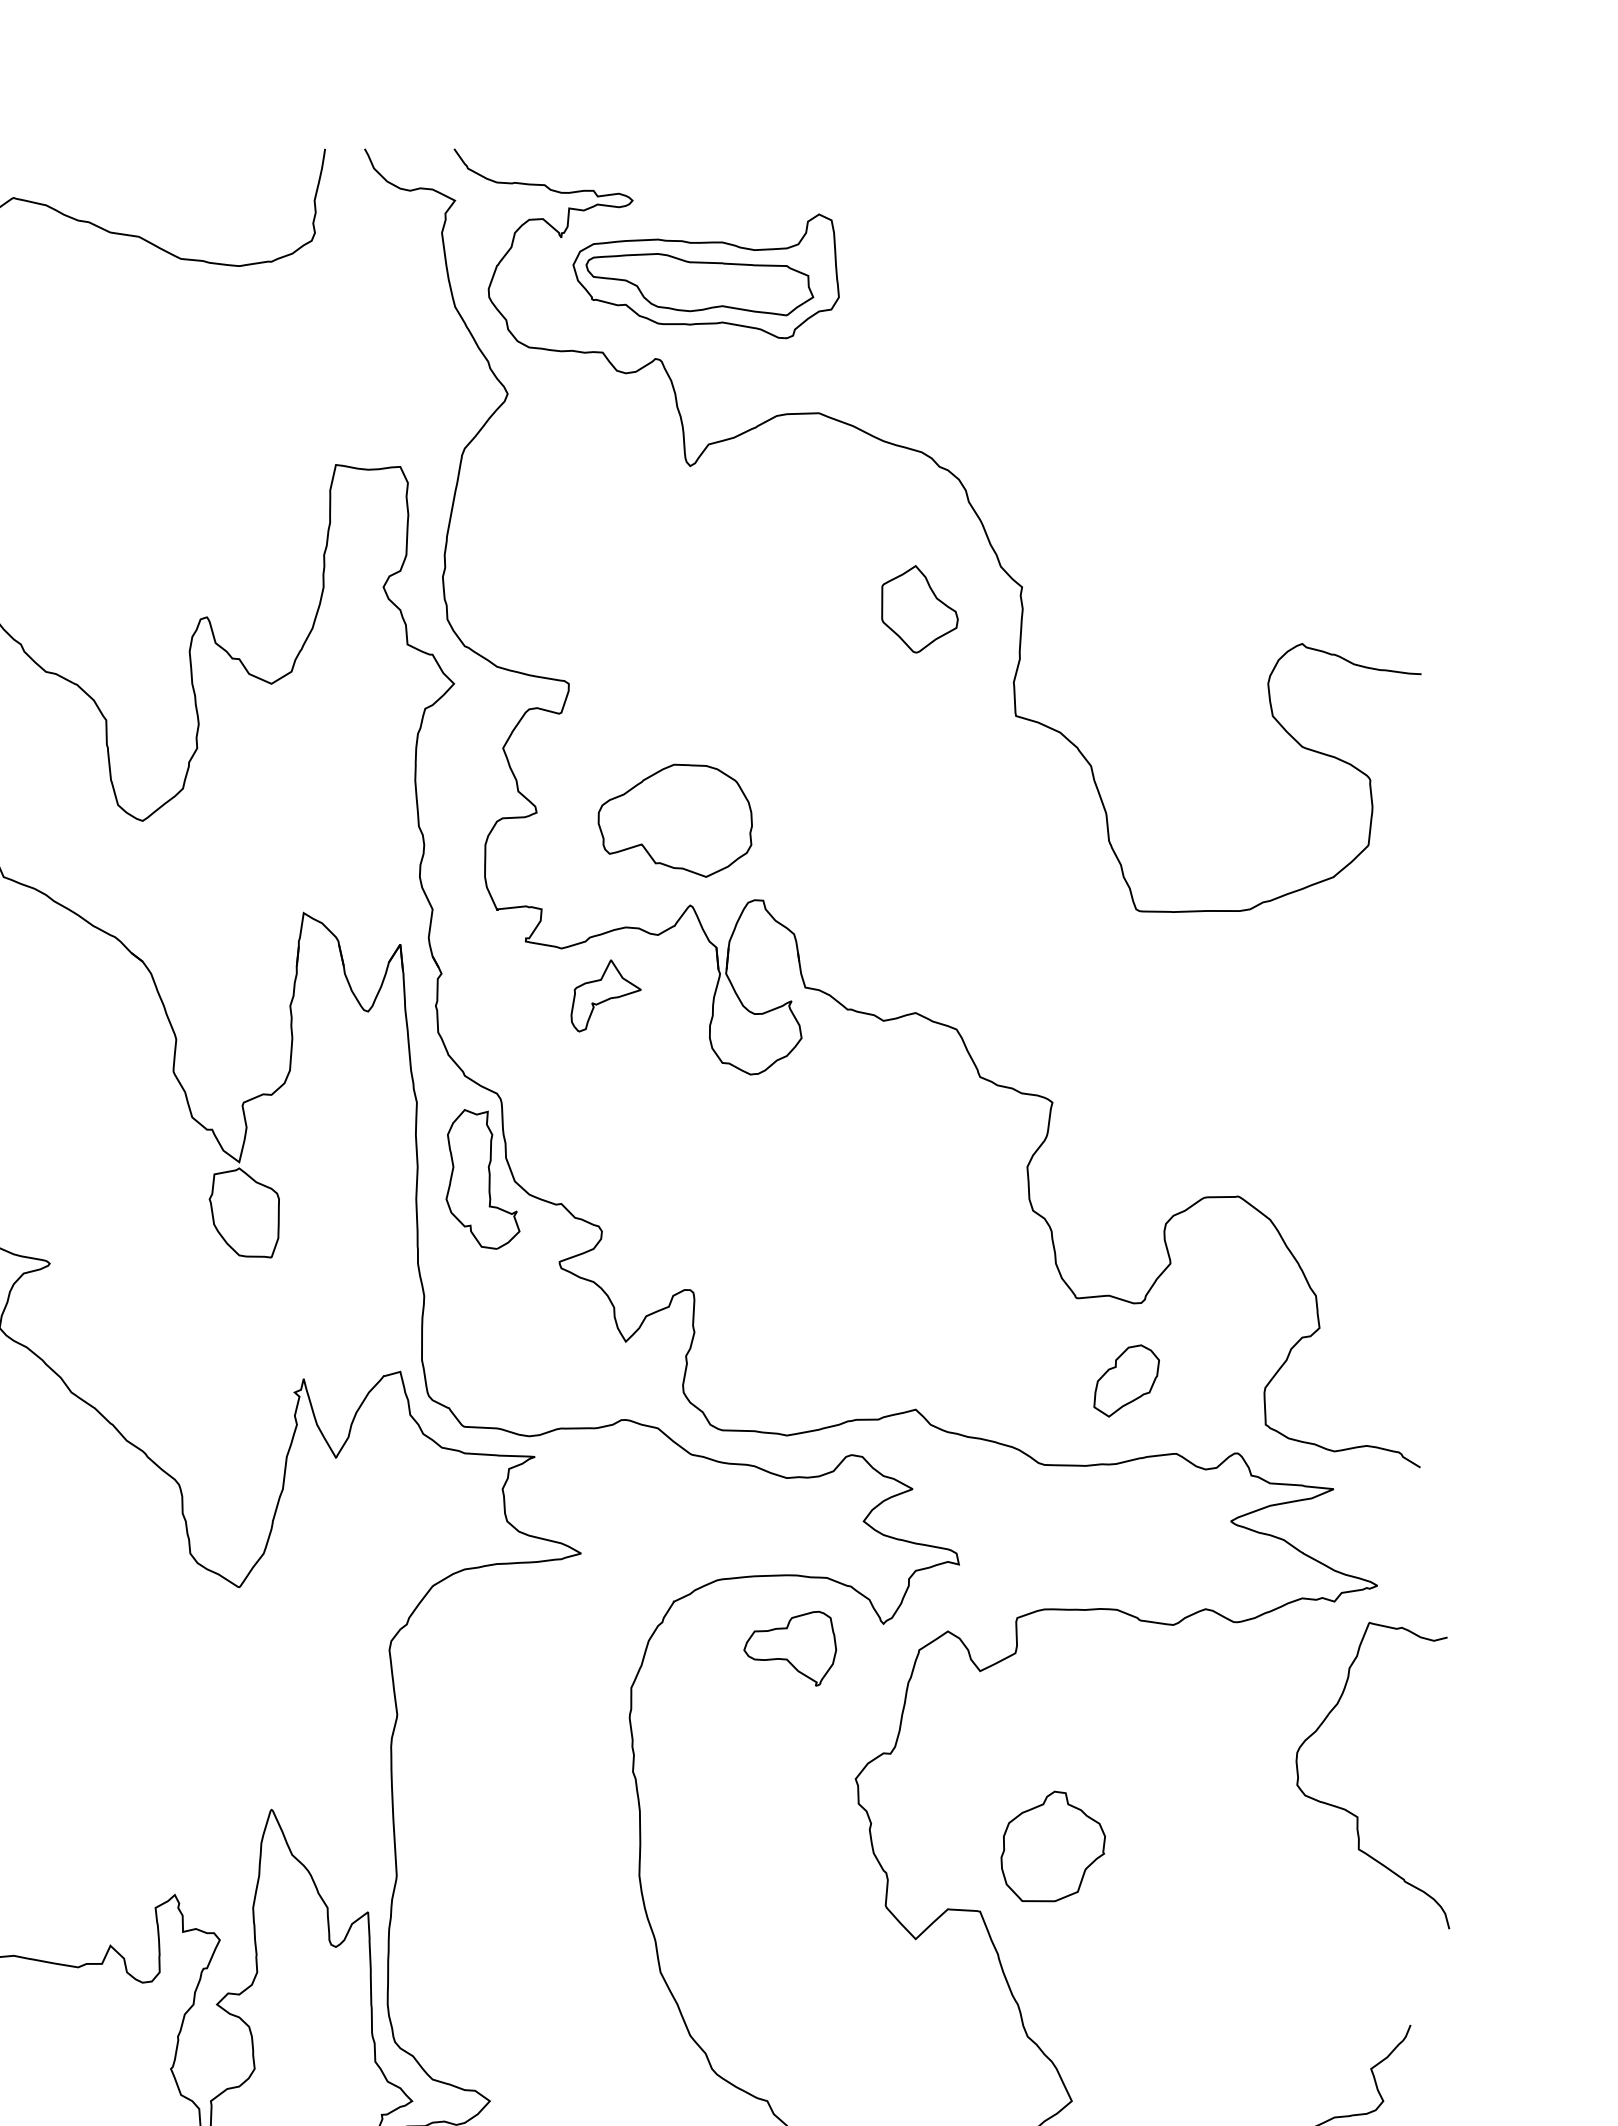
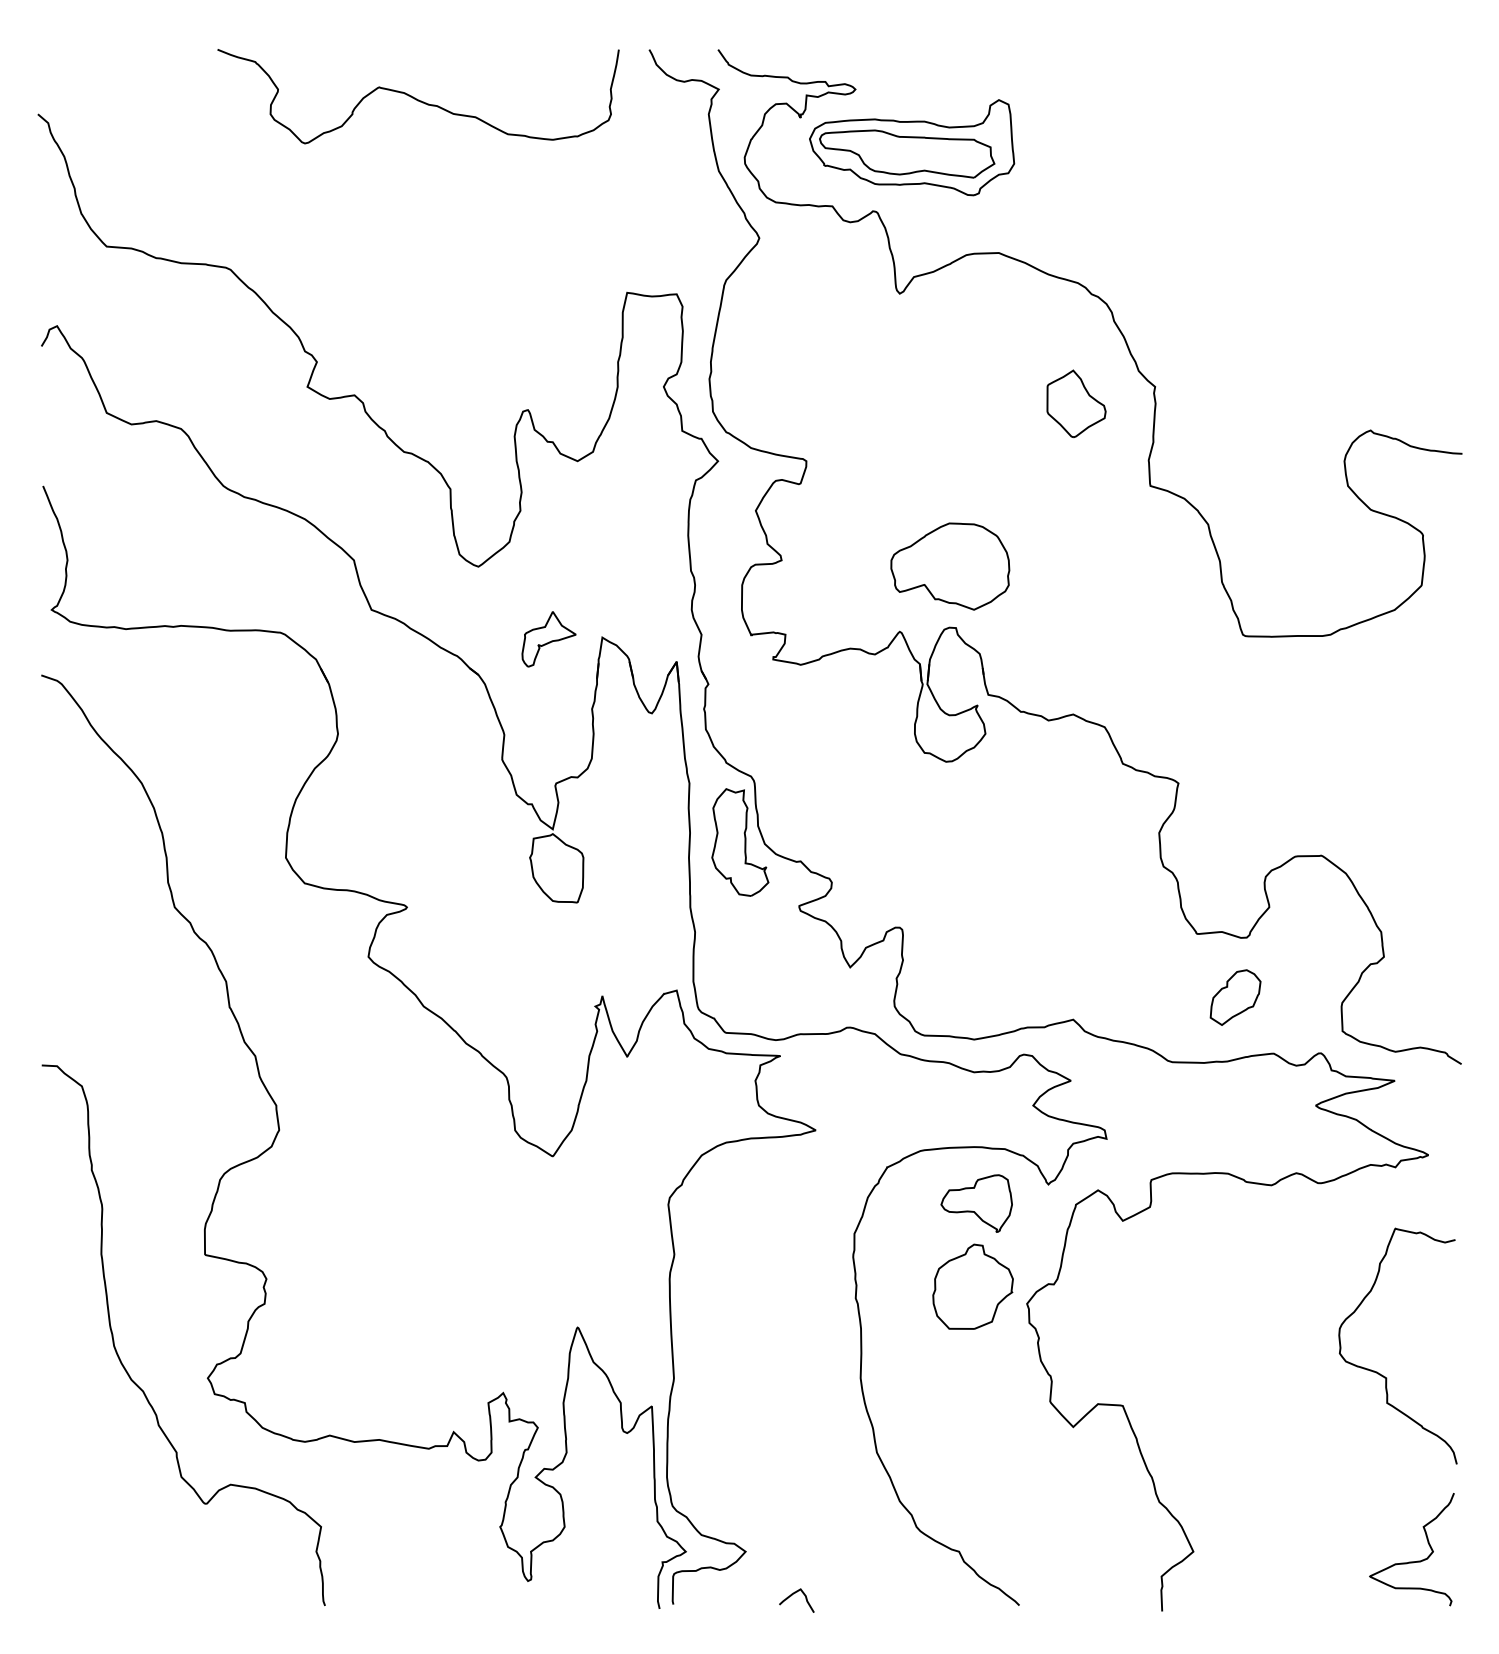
part: (675, 820) -> (950, 566), moved
part: (605, 996) -> (548, 639), moved
curve: (1352, 1812) -> (1382, 1374), moved
part: (1052, 1846) -> (972, 1286), moved

